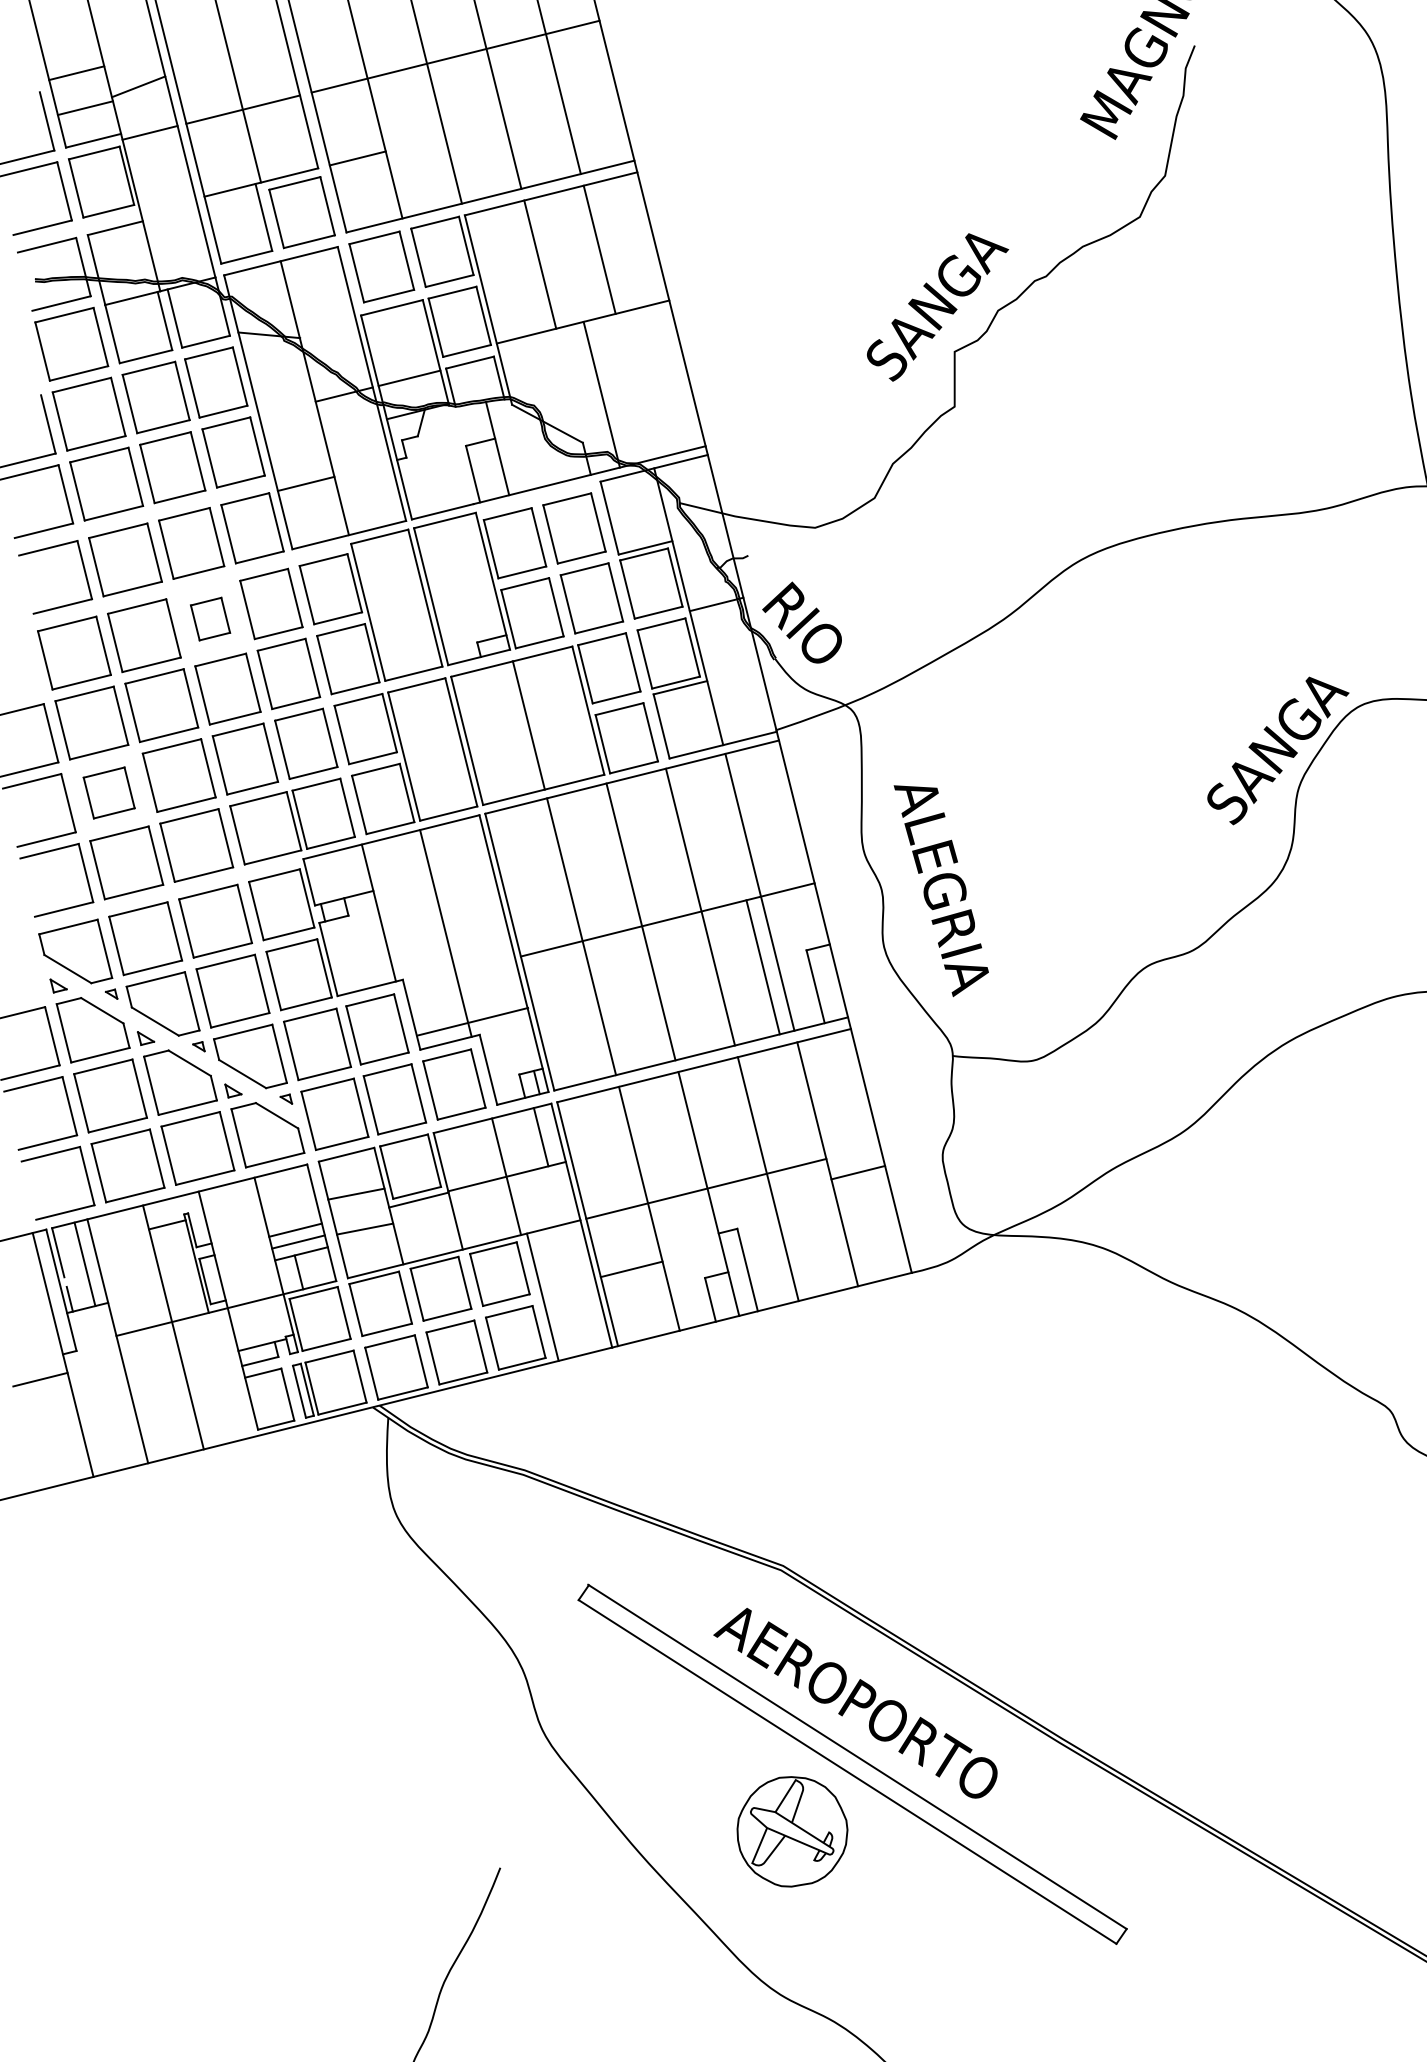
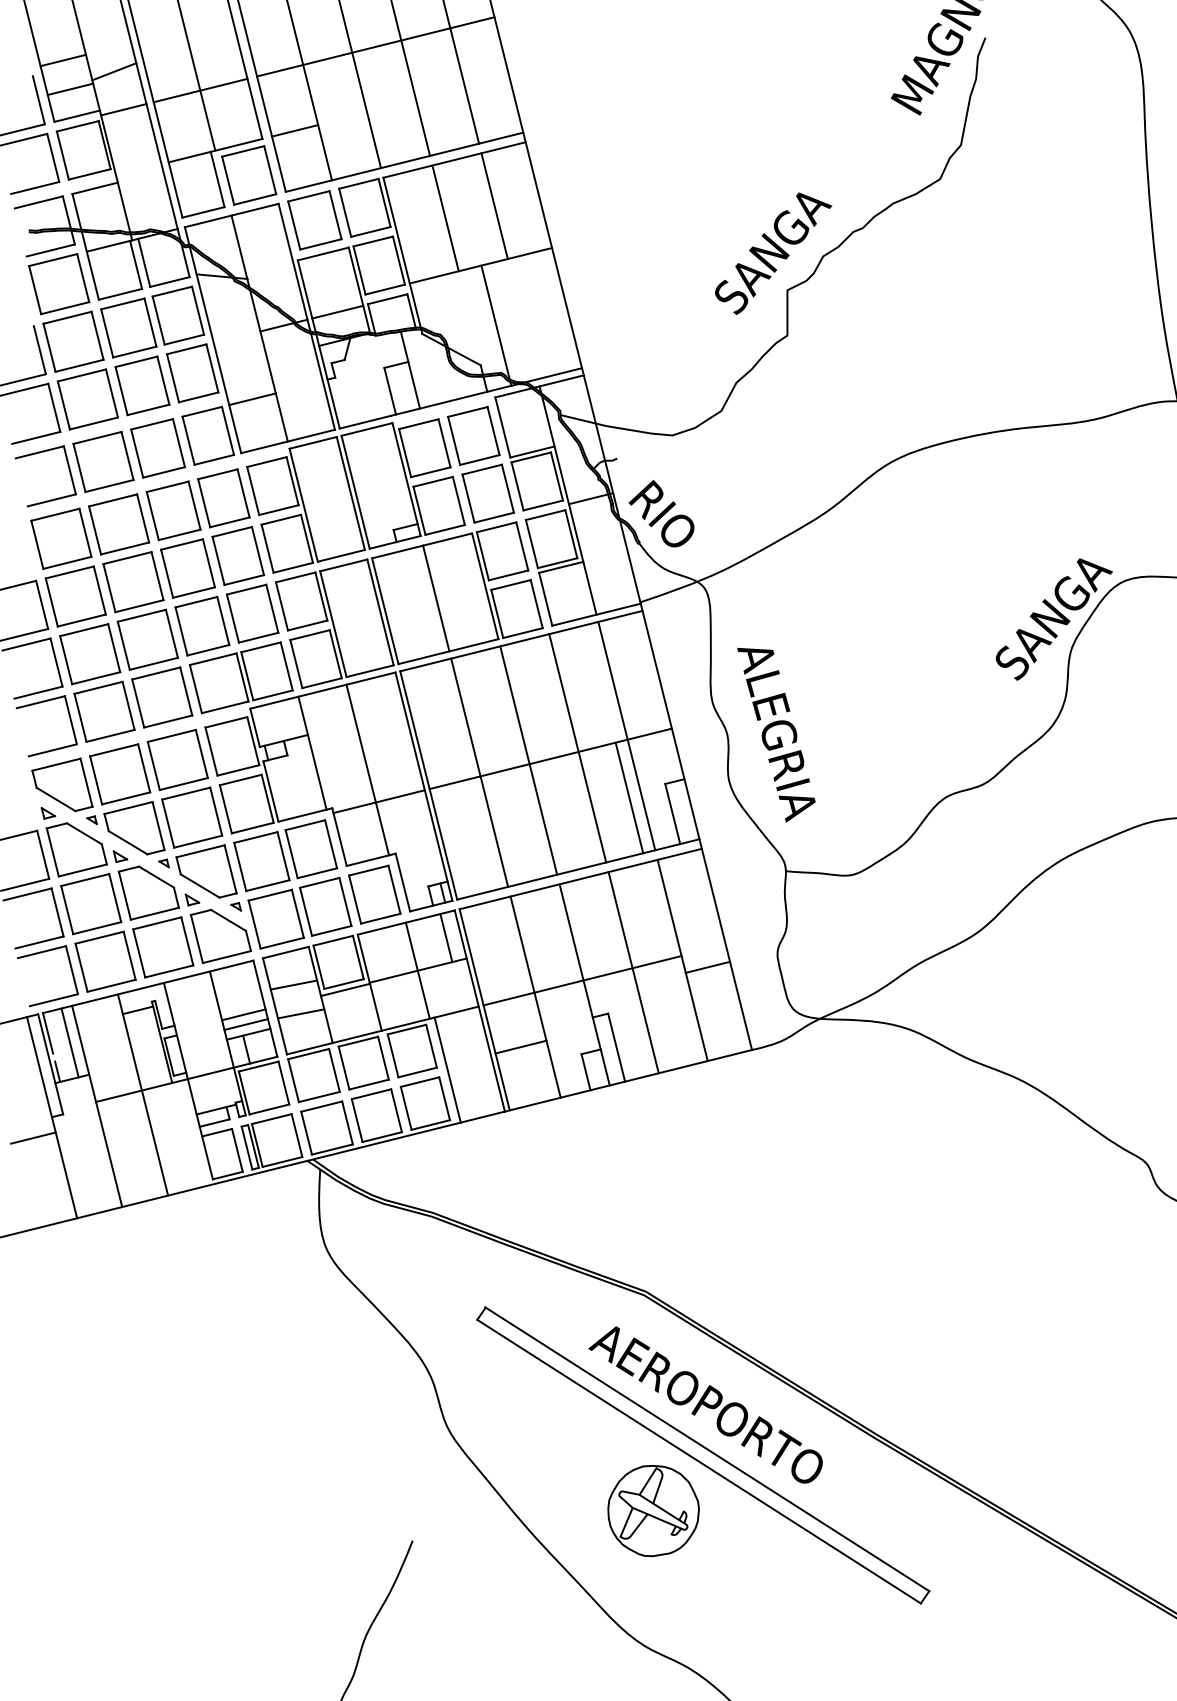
part: (210, 618) -> (173, 510), size x1.67
part: (108, 792) -> (89, 653), size x1.43
line: (472, 1021) -> (379, 801), moved

